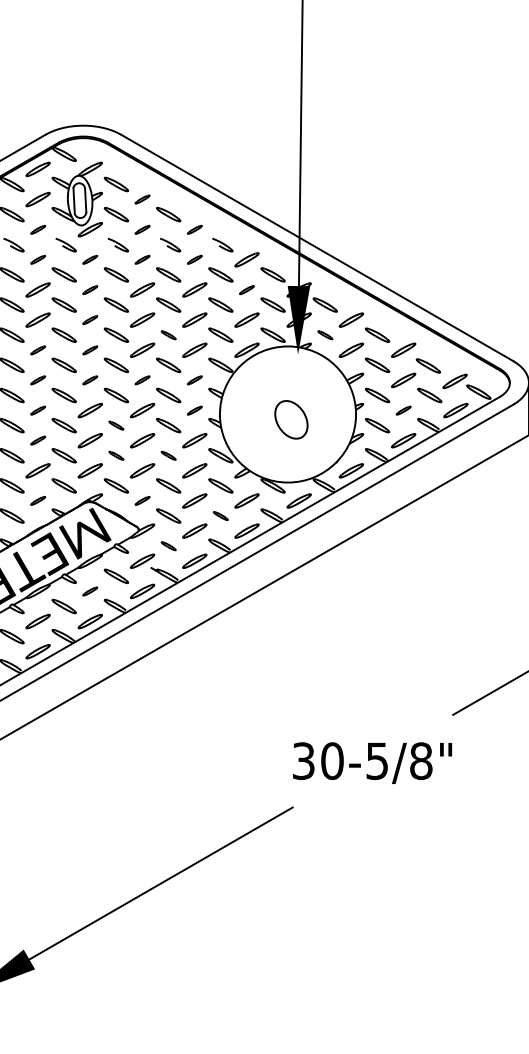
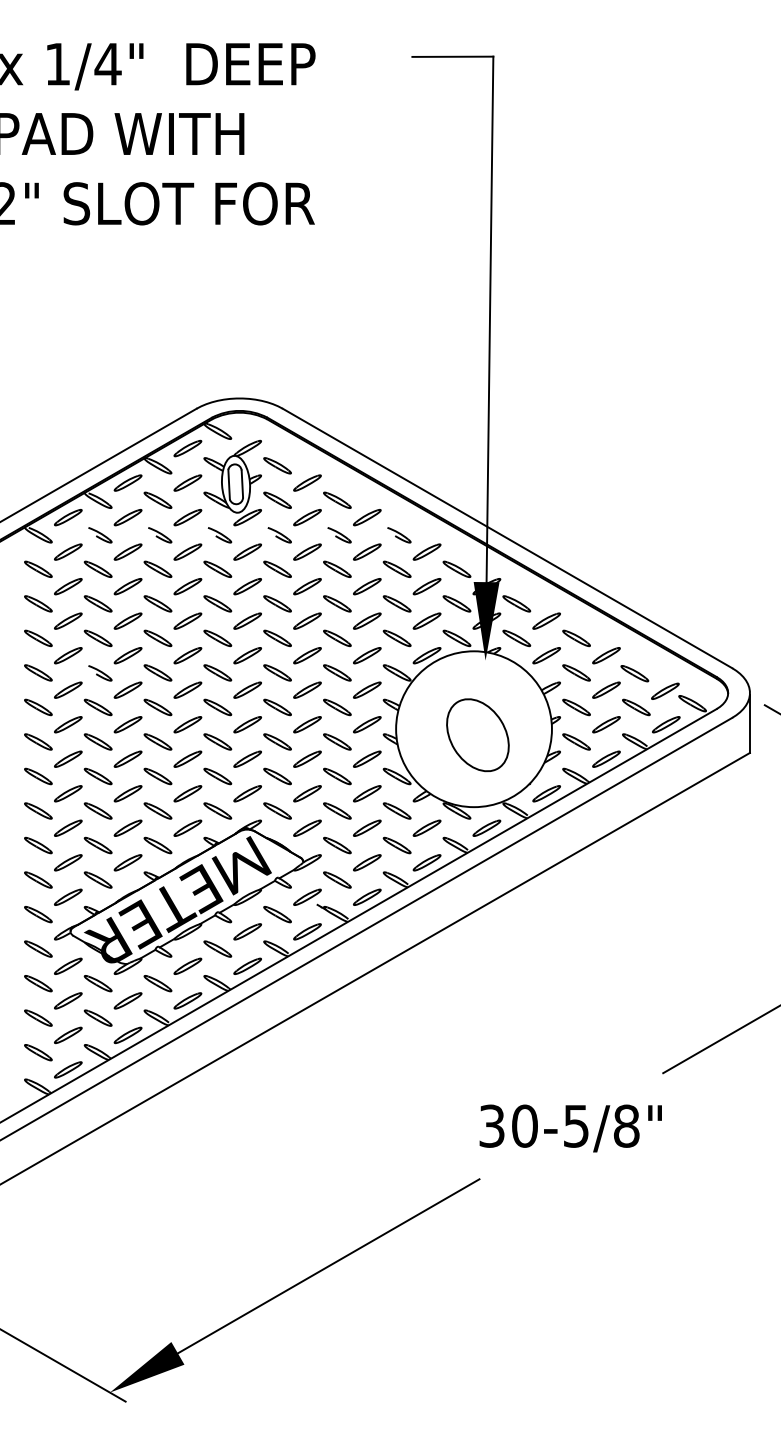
part: (142, 199) -> (307, 482), size x1.67
part: (37, 229) -> (187, 517), size x1.67
part: (142, 229) -> (307, 517), size x1.67
part: (194, 229) -> (367, 517), size x1.67
part: (37, 259) -> (187, 551), size x1.67
part: (90, 259) -> (247, 551), size x1.67
part: (142, 259) -> (307, 551), size x1.67
part: (194, 259) -> (367, 551), size x1.67
part: (90, 289) -> (247, 586), size x1.67
part: (246, 289) -> (426, 586), size x1.67
part: (90, 319) -> (247, 620), size x1.67
part: (168, 335) -> (337, 638), size x1.67
part: (325, 335) -> (516, 638), size x1.67
part: (37, 350) -> (187, 655), size x1.67
part: (90, 350) -> (247, 655), size x1.67
part: (37, 379) -> (187, 689), size x1.67
part: (90, 379) -> (247, 689), size x1.67
part: (142, 379) -> (307, 689), size x1.67
part: (194, 379) -> (367, 689), size x1.67
part: (37, 410) -> (187, 724), size x1.67
part: (194, 410) -> (367, 724), size x1.67
part: (403, 410) -> (606, 724), size x1.67
part: (291, 419) -> (477, 735), size x1.67
part: (116, 425) -> (277, 741), size x1.67
part: (37, 440) -> (187, 758), size x1.67
part: (116, 455) -> (277, 776), size x1.67
part: (168, 455) -> (337, 776), size x1.67
part: (37, 500) -> (187, 827), size x1.67
part: (142, 500) -> (307, 827), size x1.67
part: (220, 516) -> (396, 845), size x1.67
part: (168, 545) -> (337, 879), size x1.67
part: (90, 591) -> (247, 931), size x1.67

